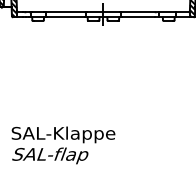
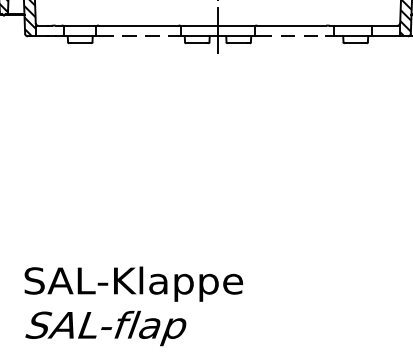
line: (65, 17) -> (137, 36), solid -> dashed
line: (138, 17) -> (291, 36), solid -> dashed

